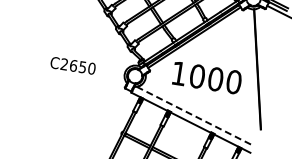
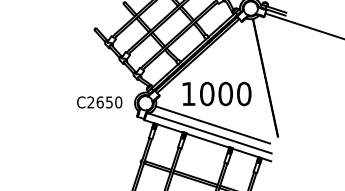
text: (72, 65) -> (99, 102), moved
line: (198, 107) -> (212, 124), added
line: (194, 116) -> (210, 133), dashed -> solid

